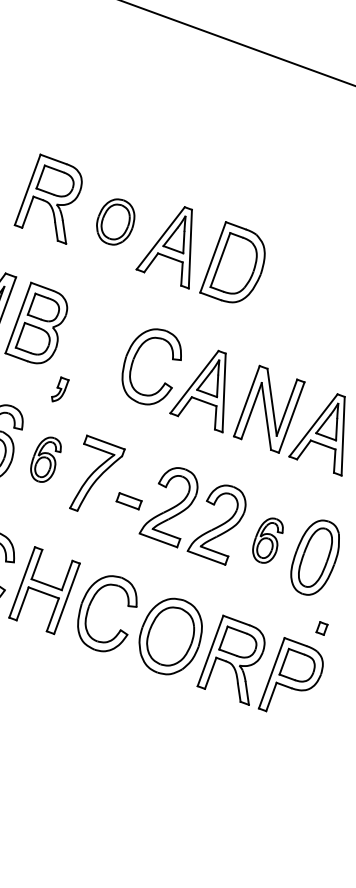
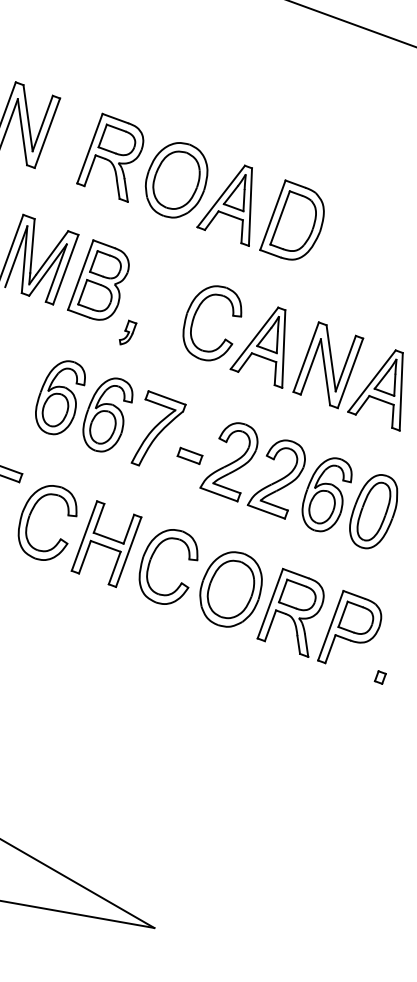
part: (115, 222) -> (176, 180), size x1.67
part: (59, 389) -> (127, 332), moved
part: (45, 459) -> (107, 414), size x1.67
part: (267, 540) -> (326, 494), size x1.67
part: (321, 628) -> (379, 677), moved

